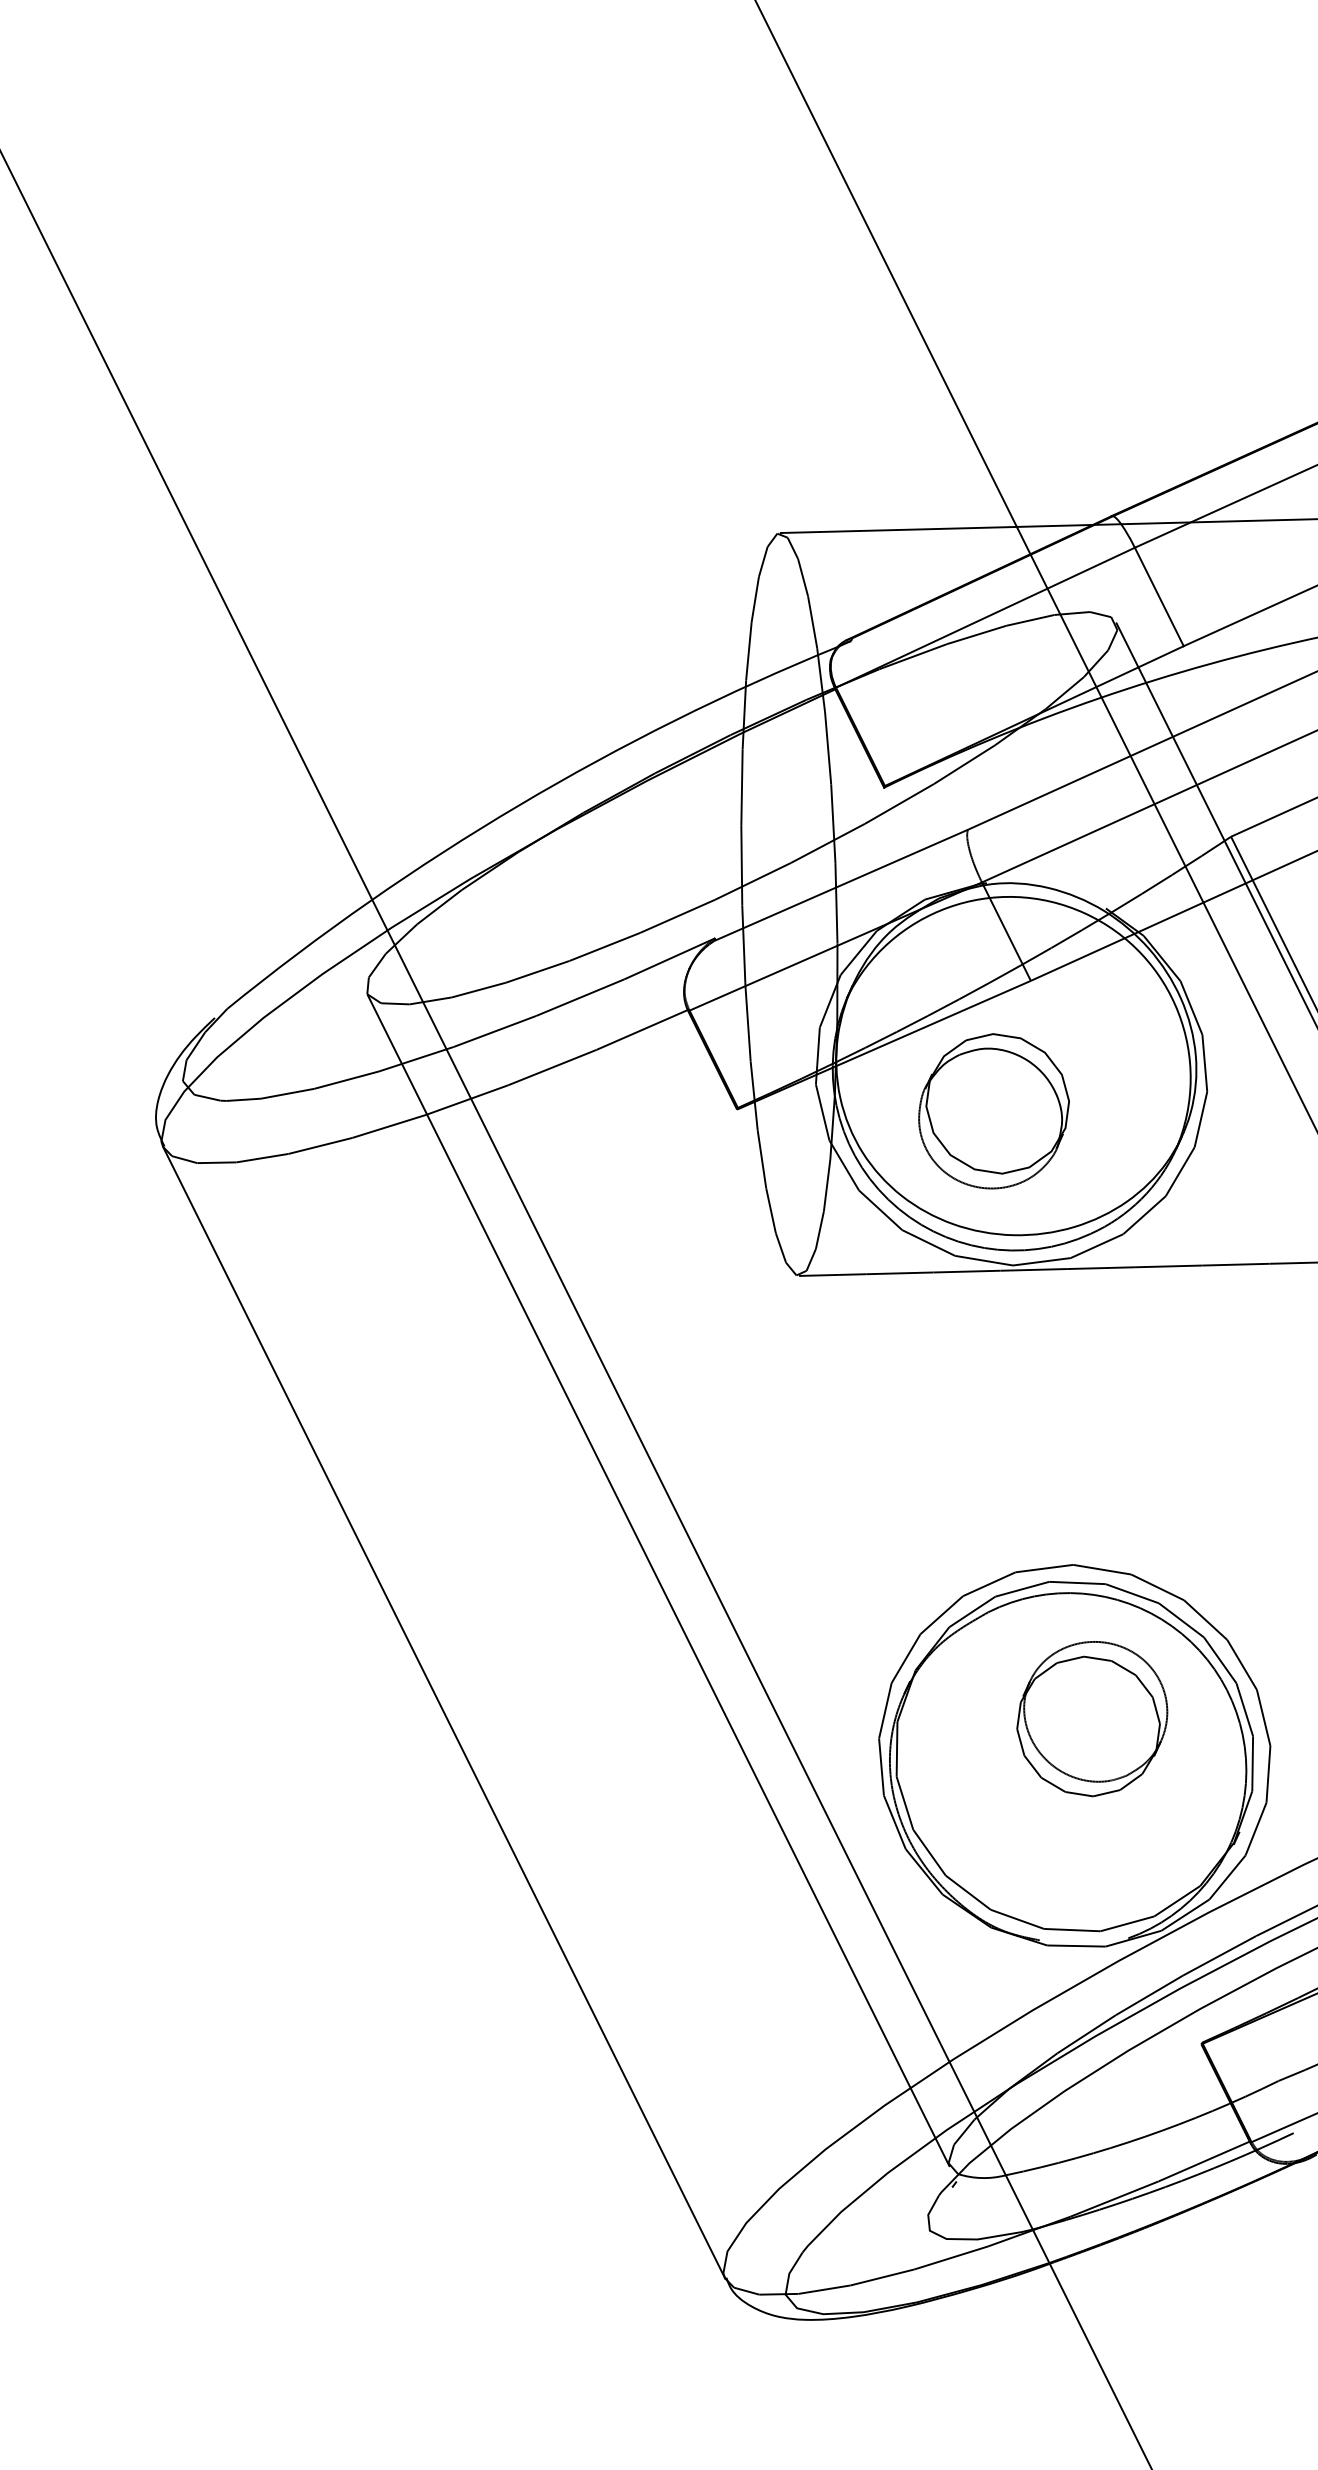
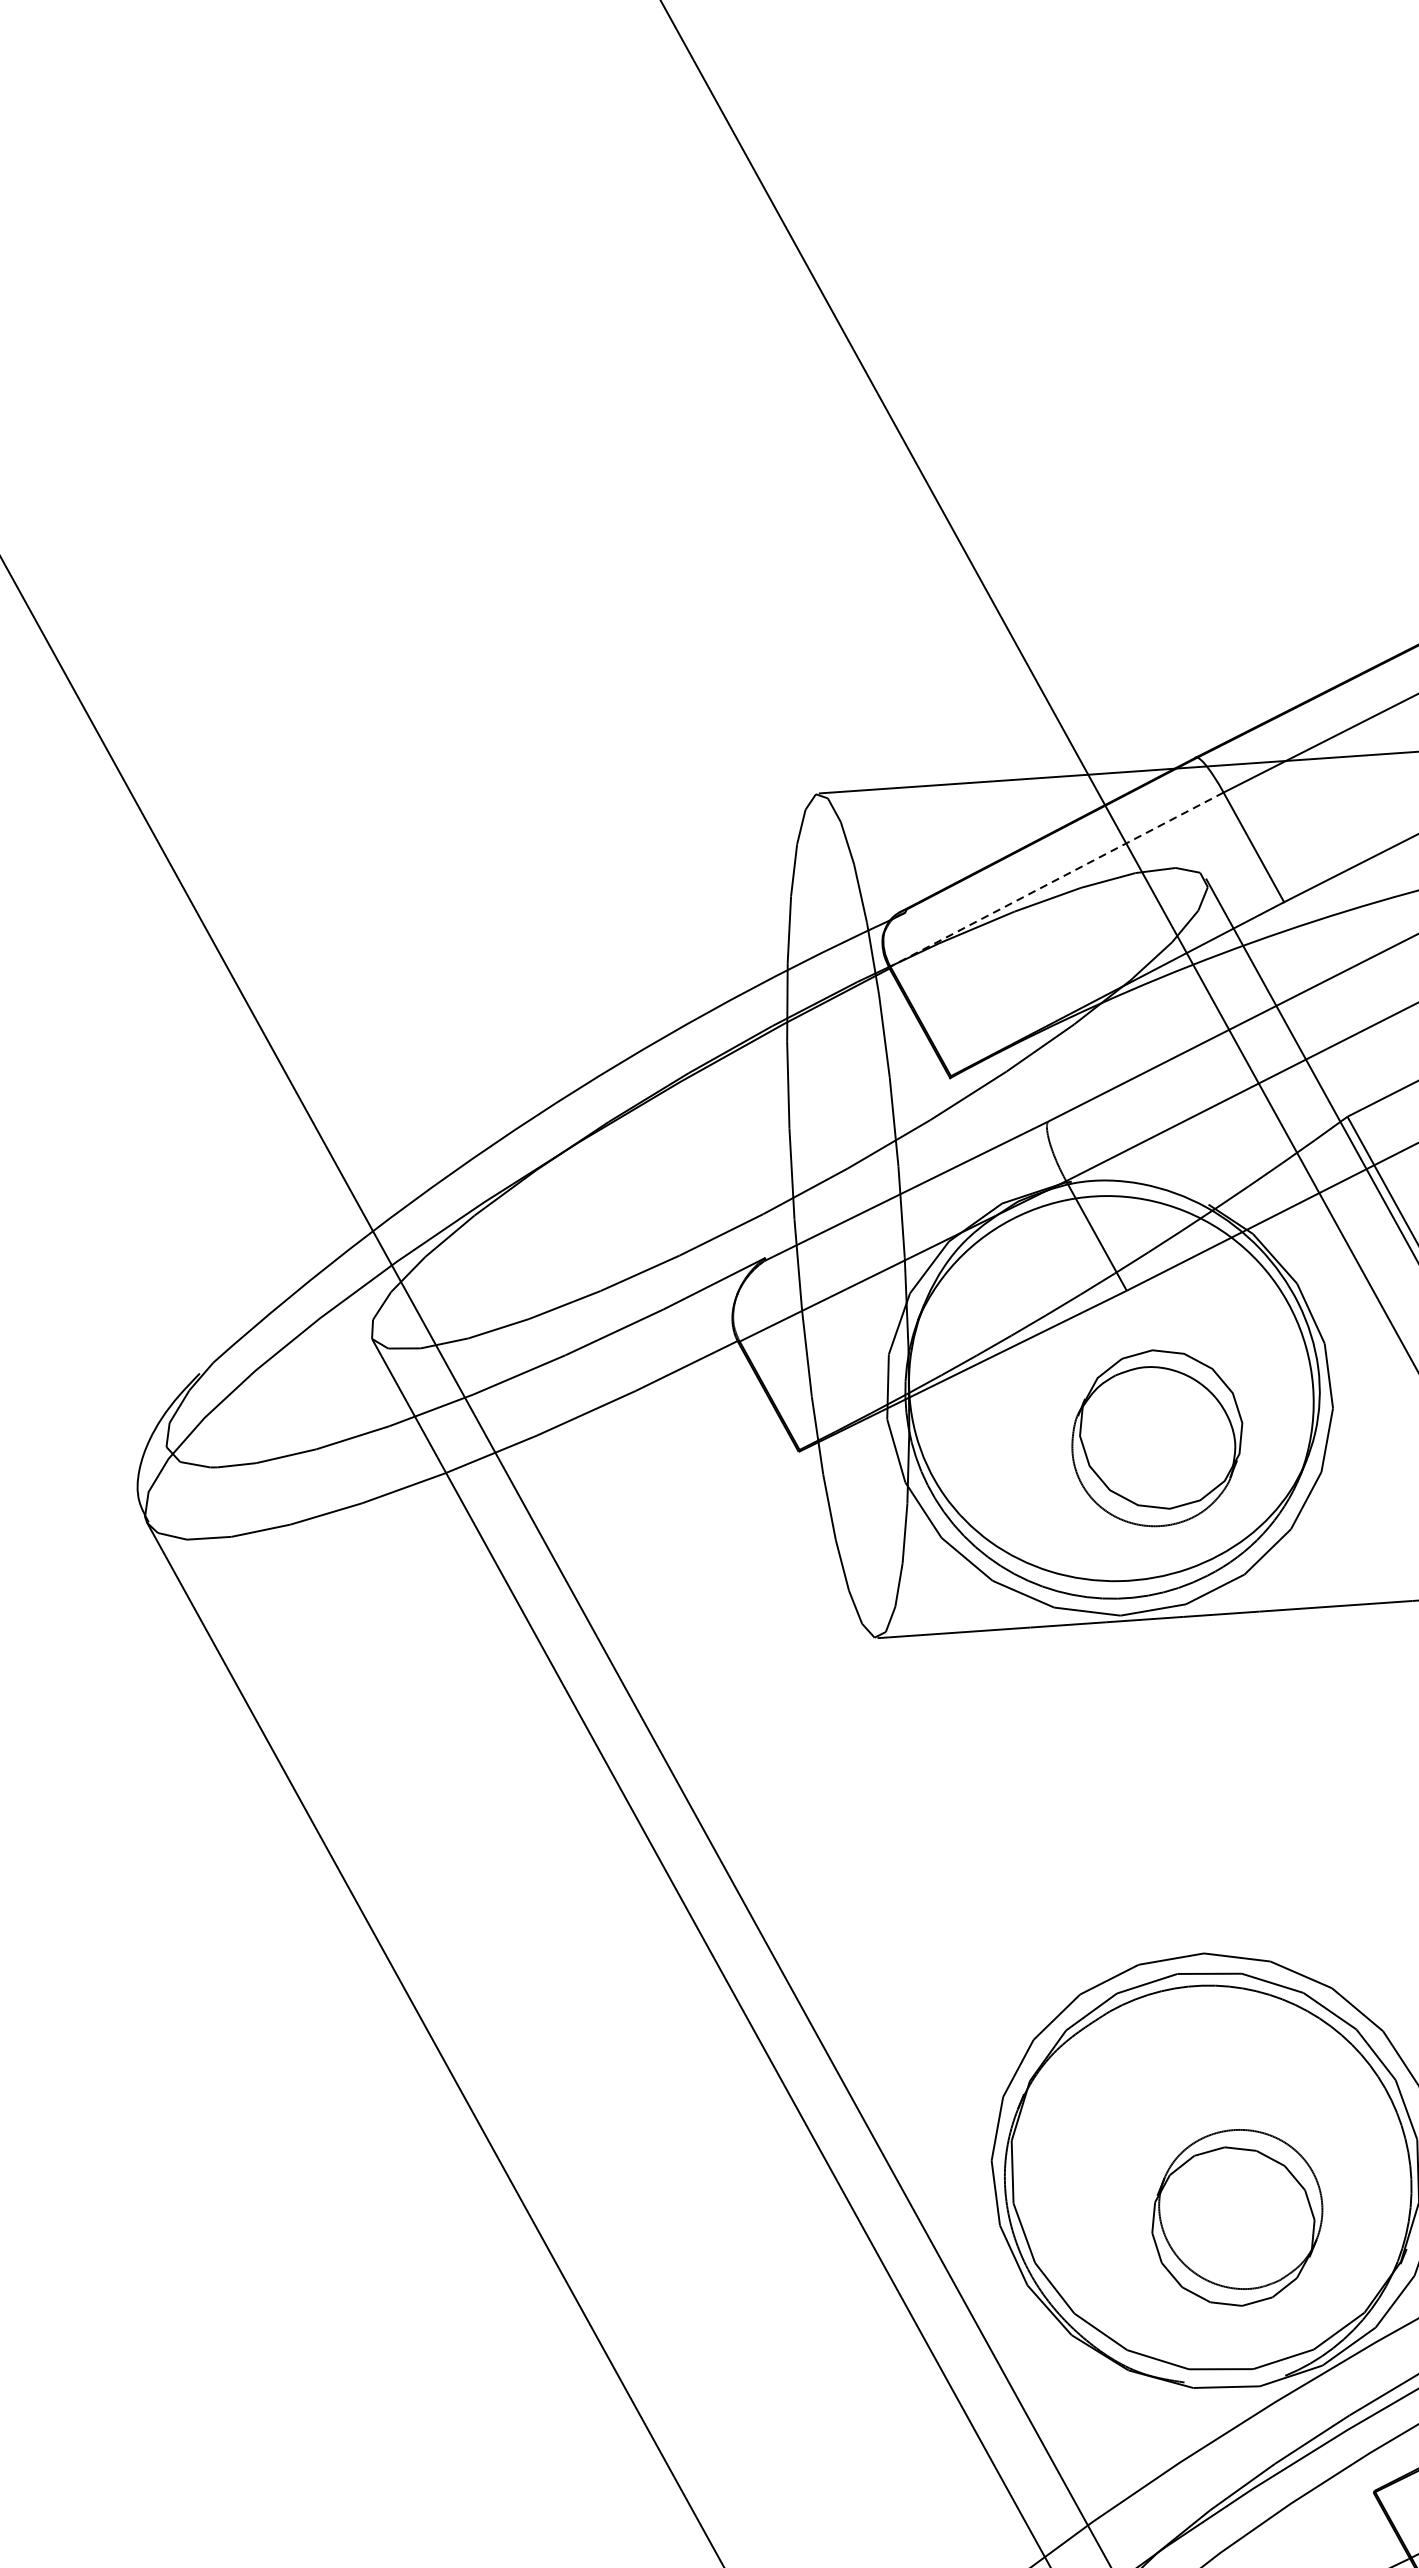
line: (985, 617) -> (1057, 879), solid -> dashed
part: (993, 1111) -> (1156, 1438), moved
part: (1092, 1719) -> (1237, 2218), moved

